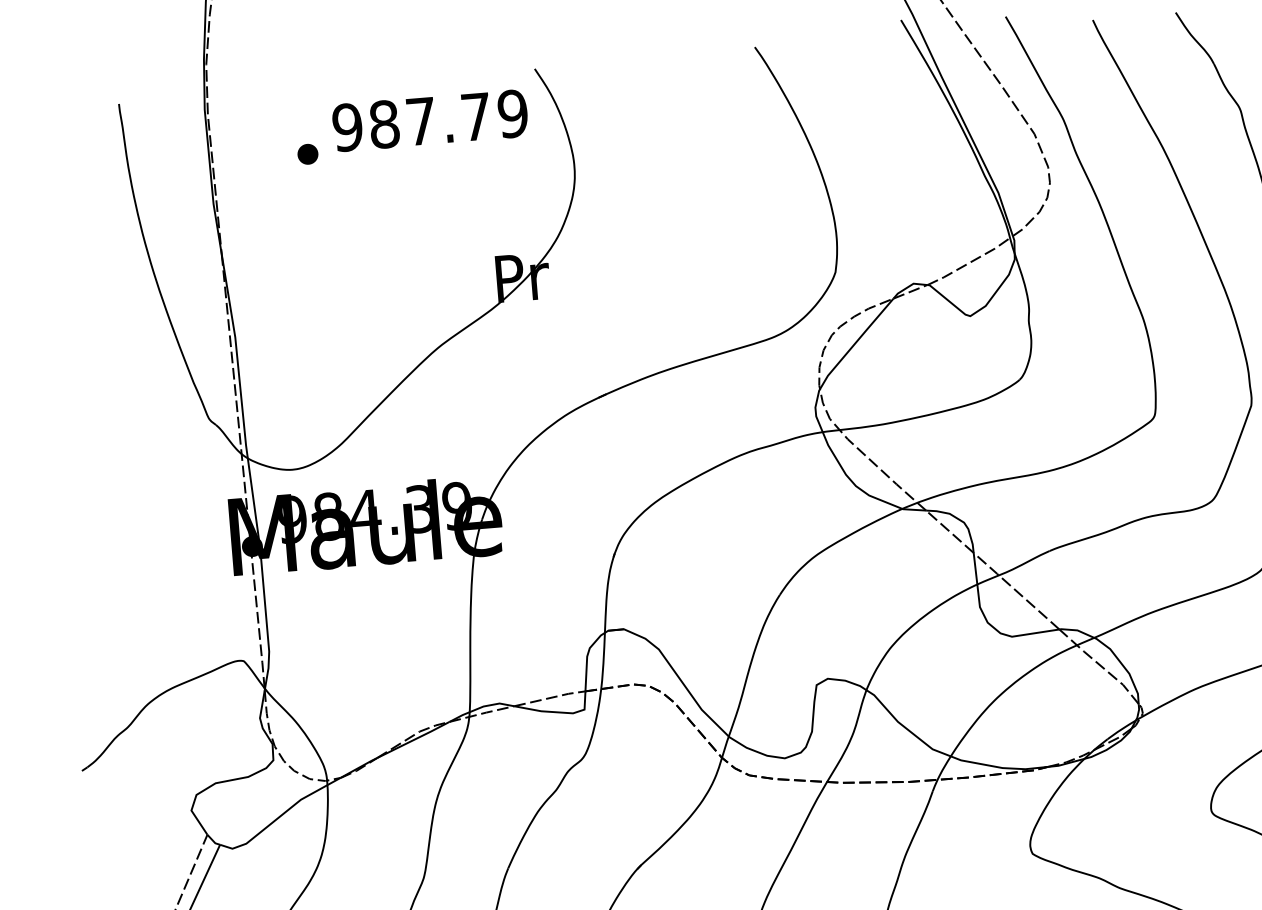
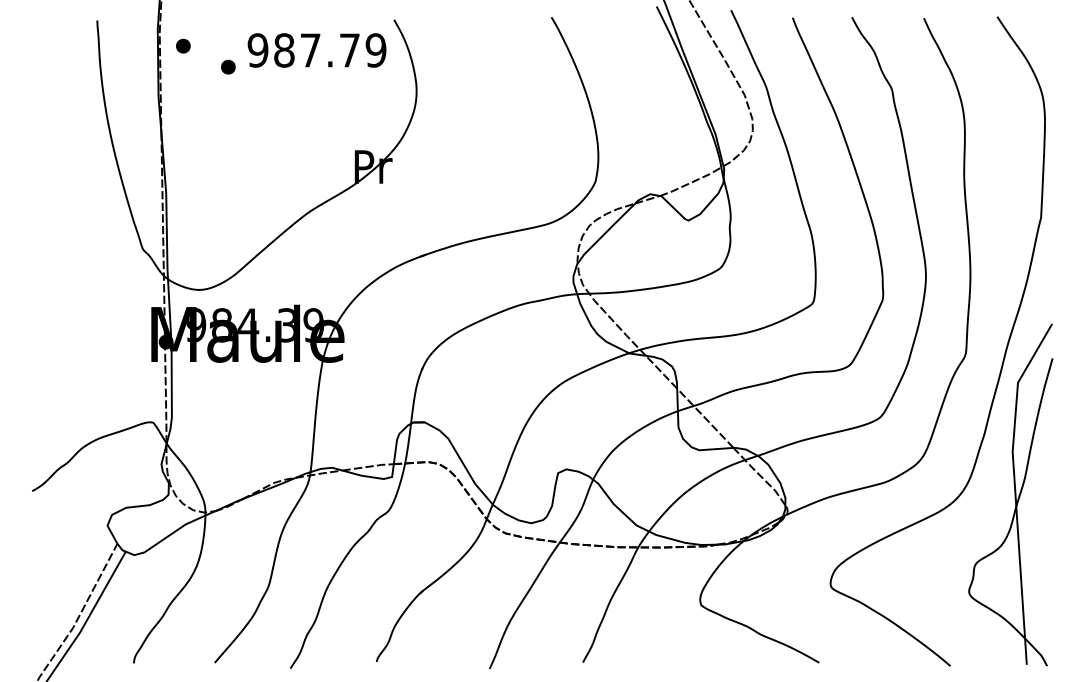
part: (242, 129) -> (183, 45), added

